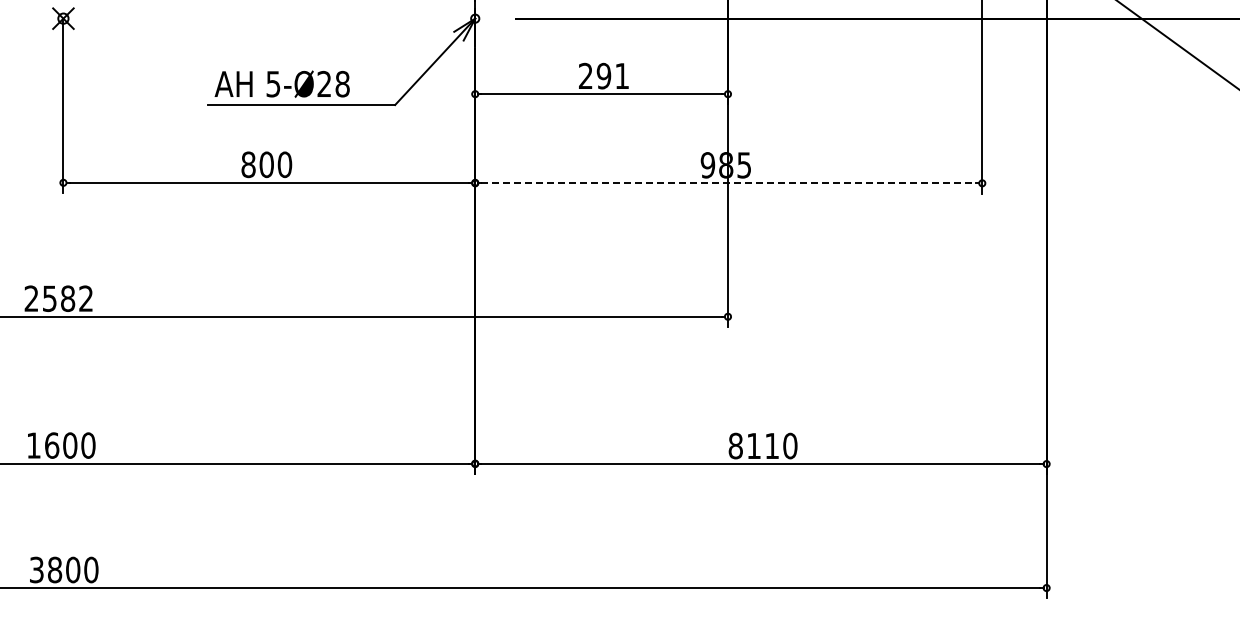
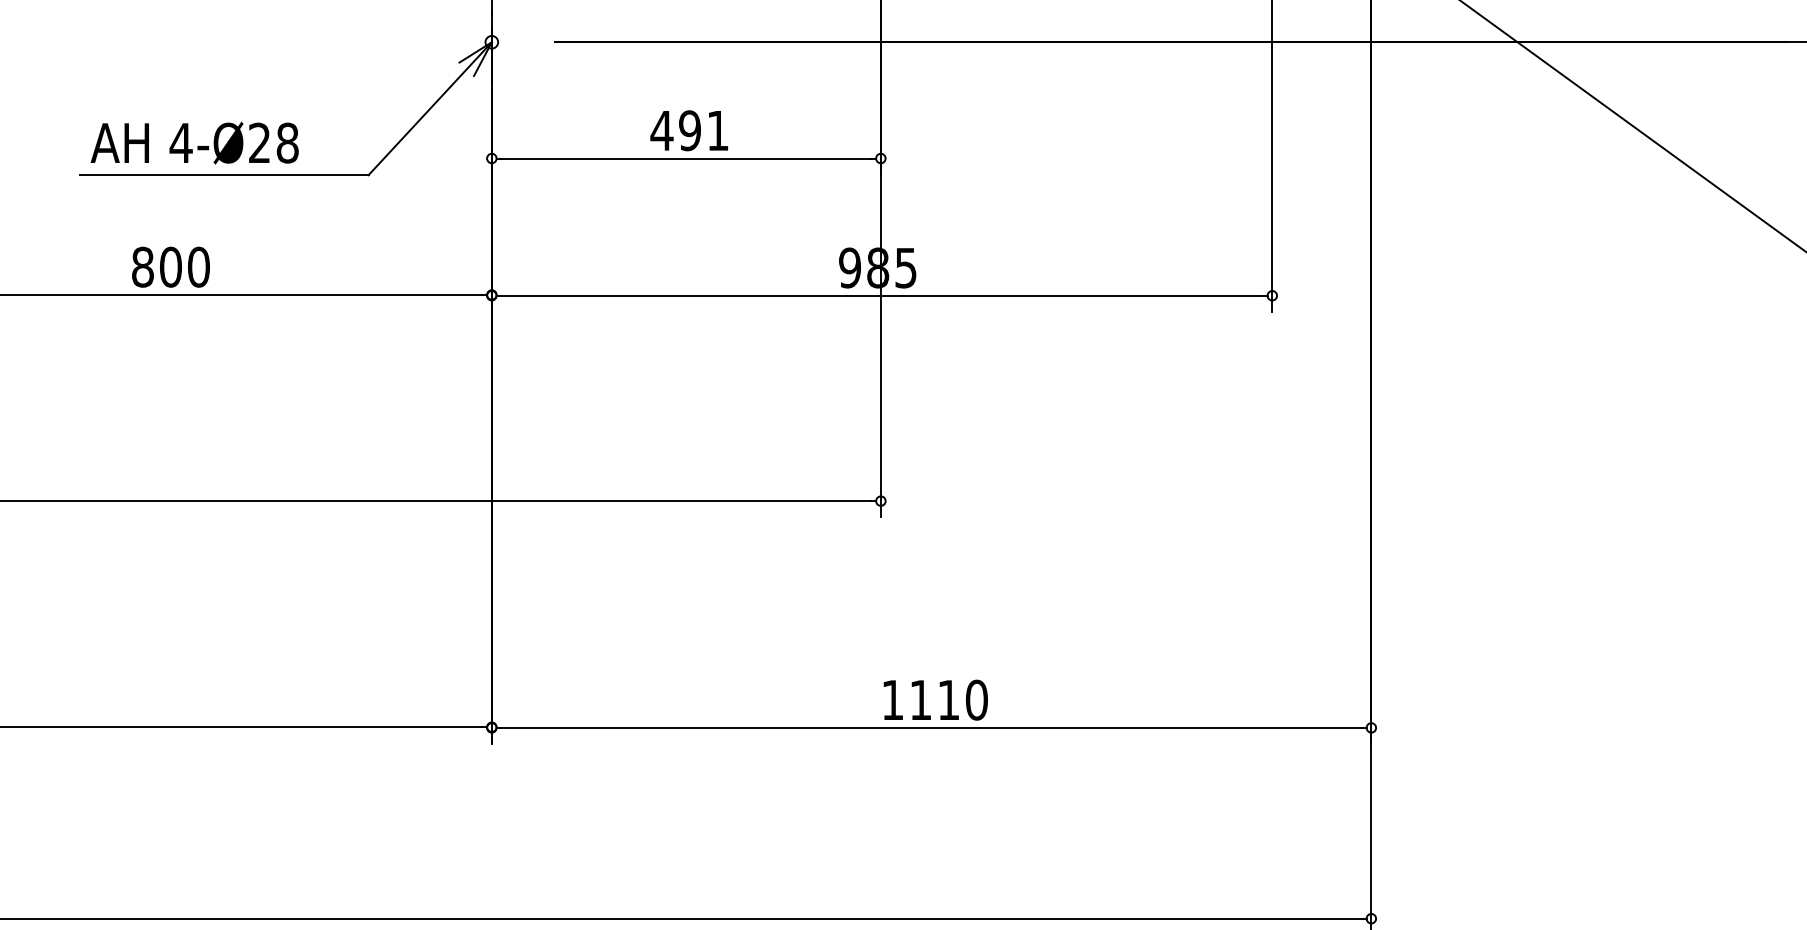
text: (585, 75) -> (661, 129), 291 -> 491
text: (272, 84) -> (179, 143), 5-Ø28 -> 4-Ø28
line: (729, 183) -> (883, 296), dashed -> solid
text: (735, 445) -> (892, 699), 8110 -> 1110

